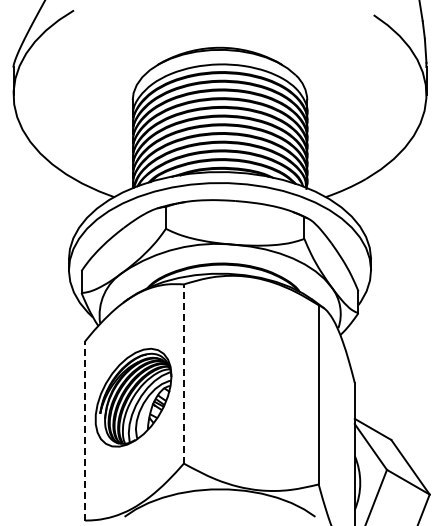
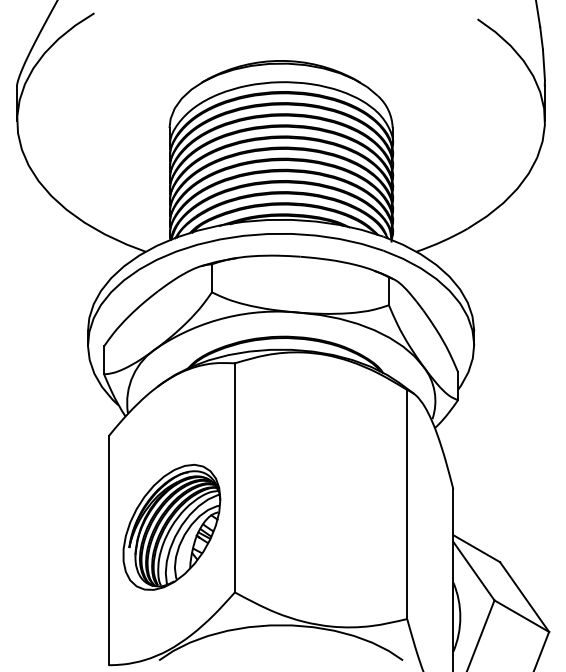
line: (183, 374) -> (234, 478), dashed -> solid
part: (133, 397) -> (171, 527), moved
line: (85, 430) -> (109, 550), dashed -> solid

